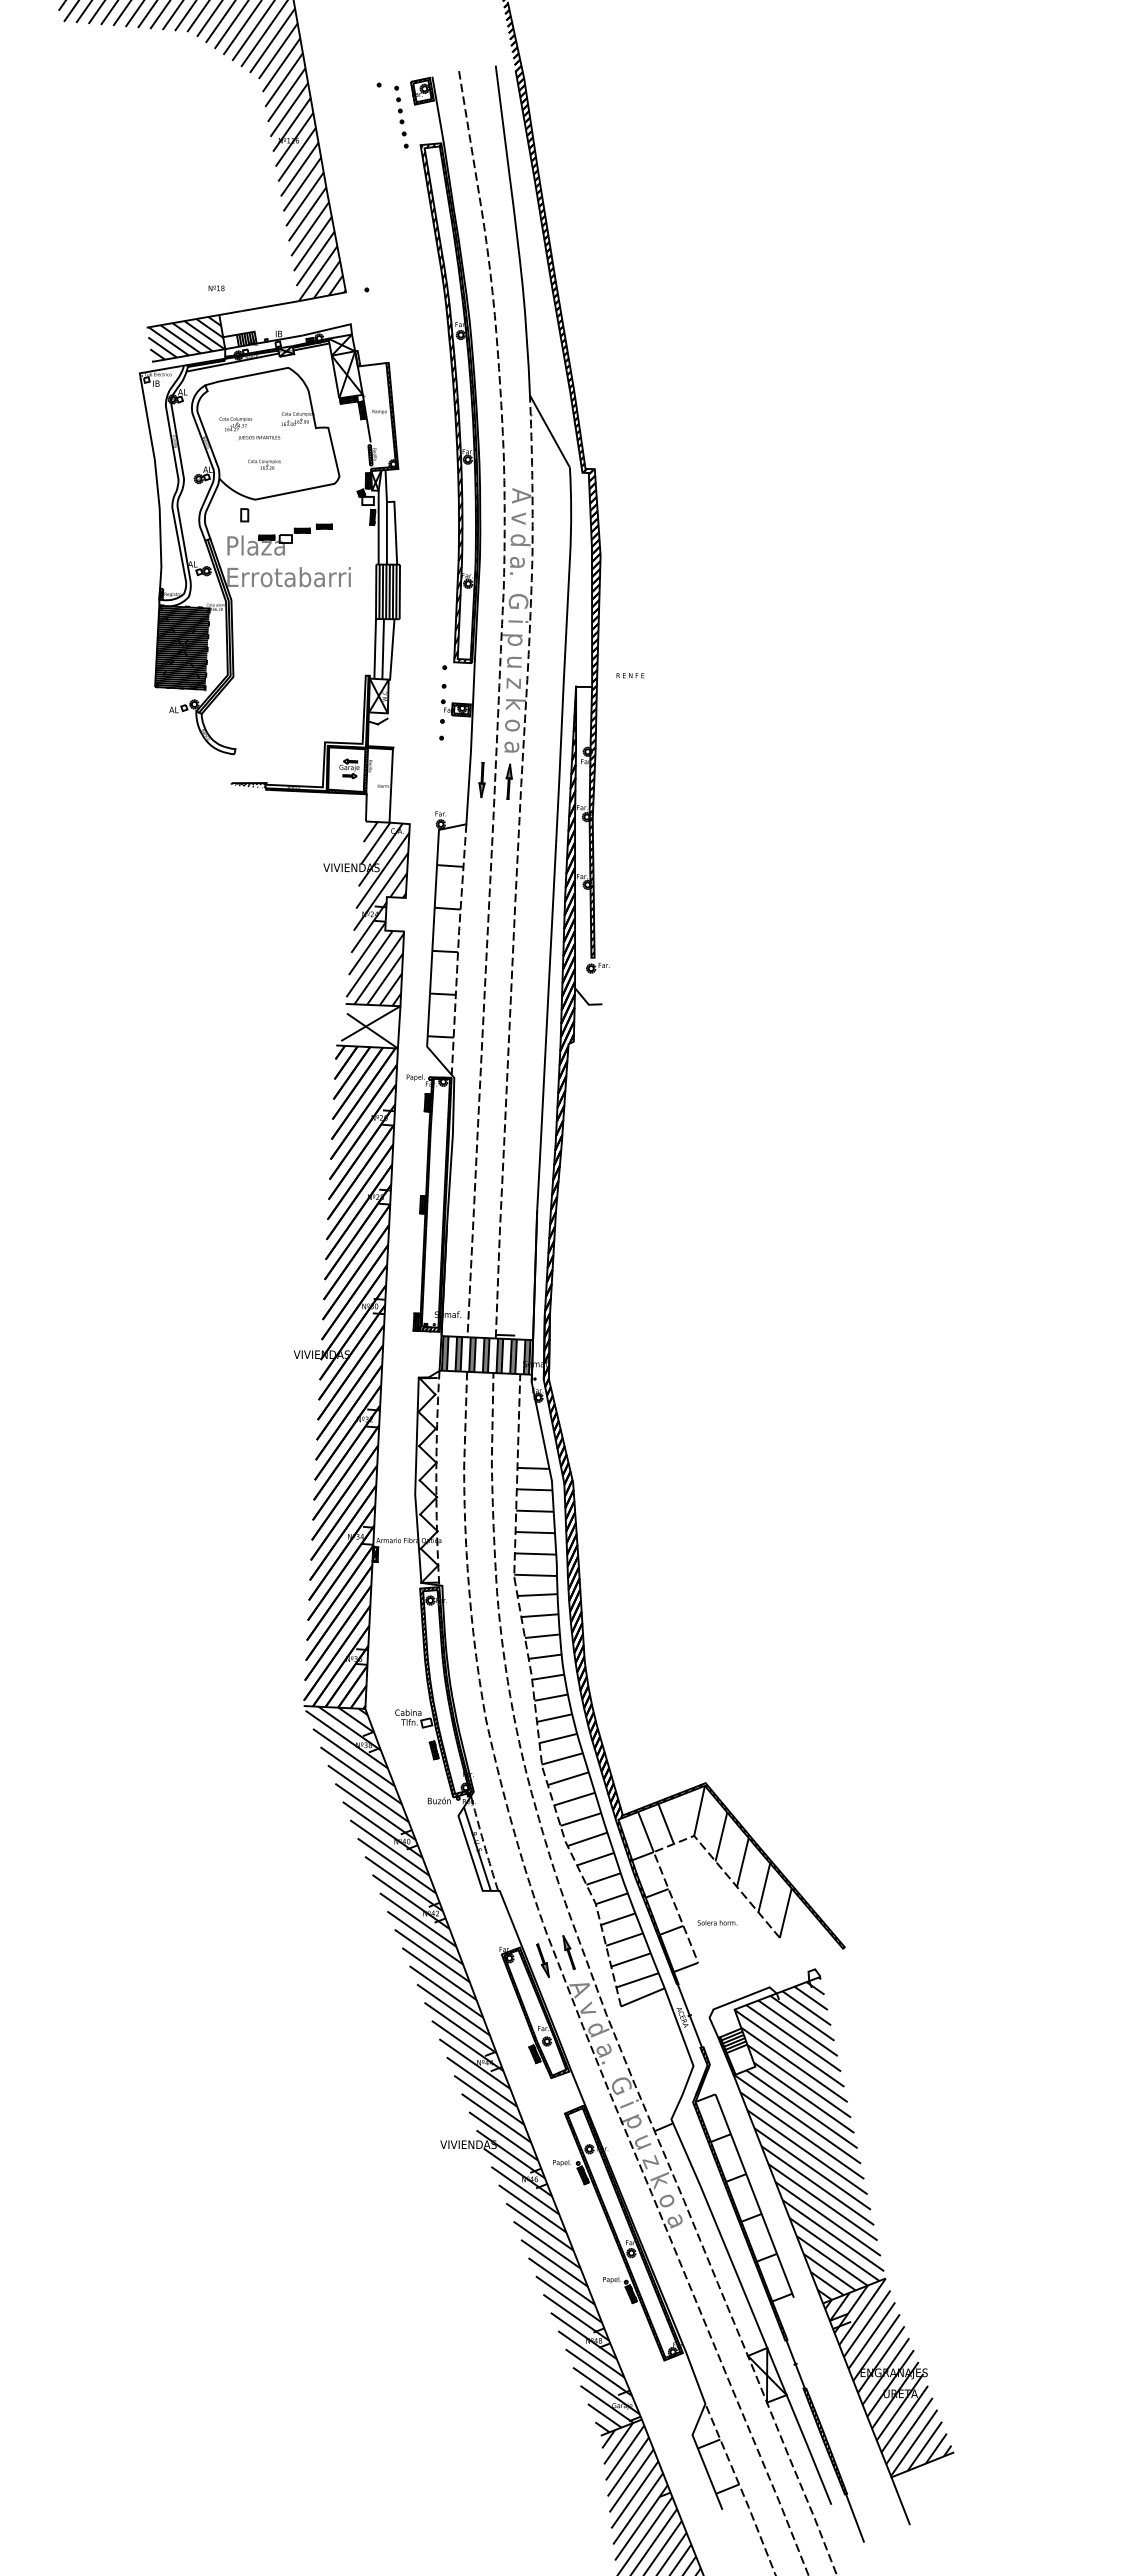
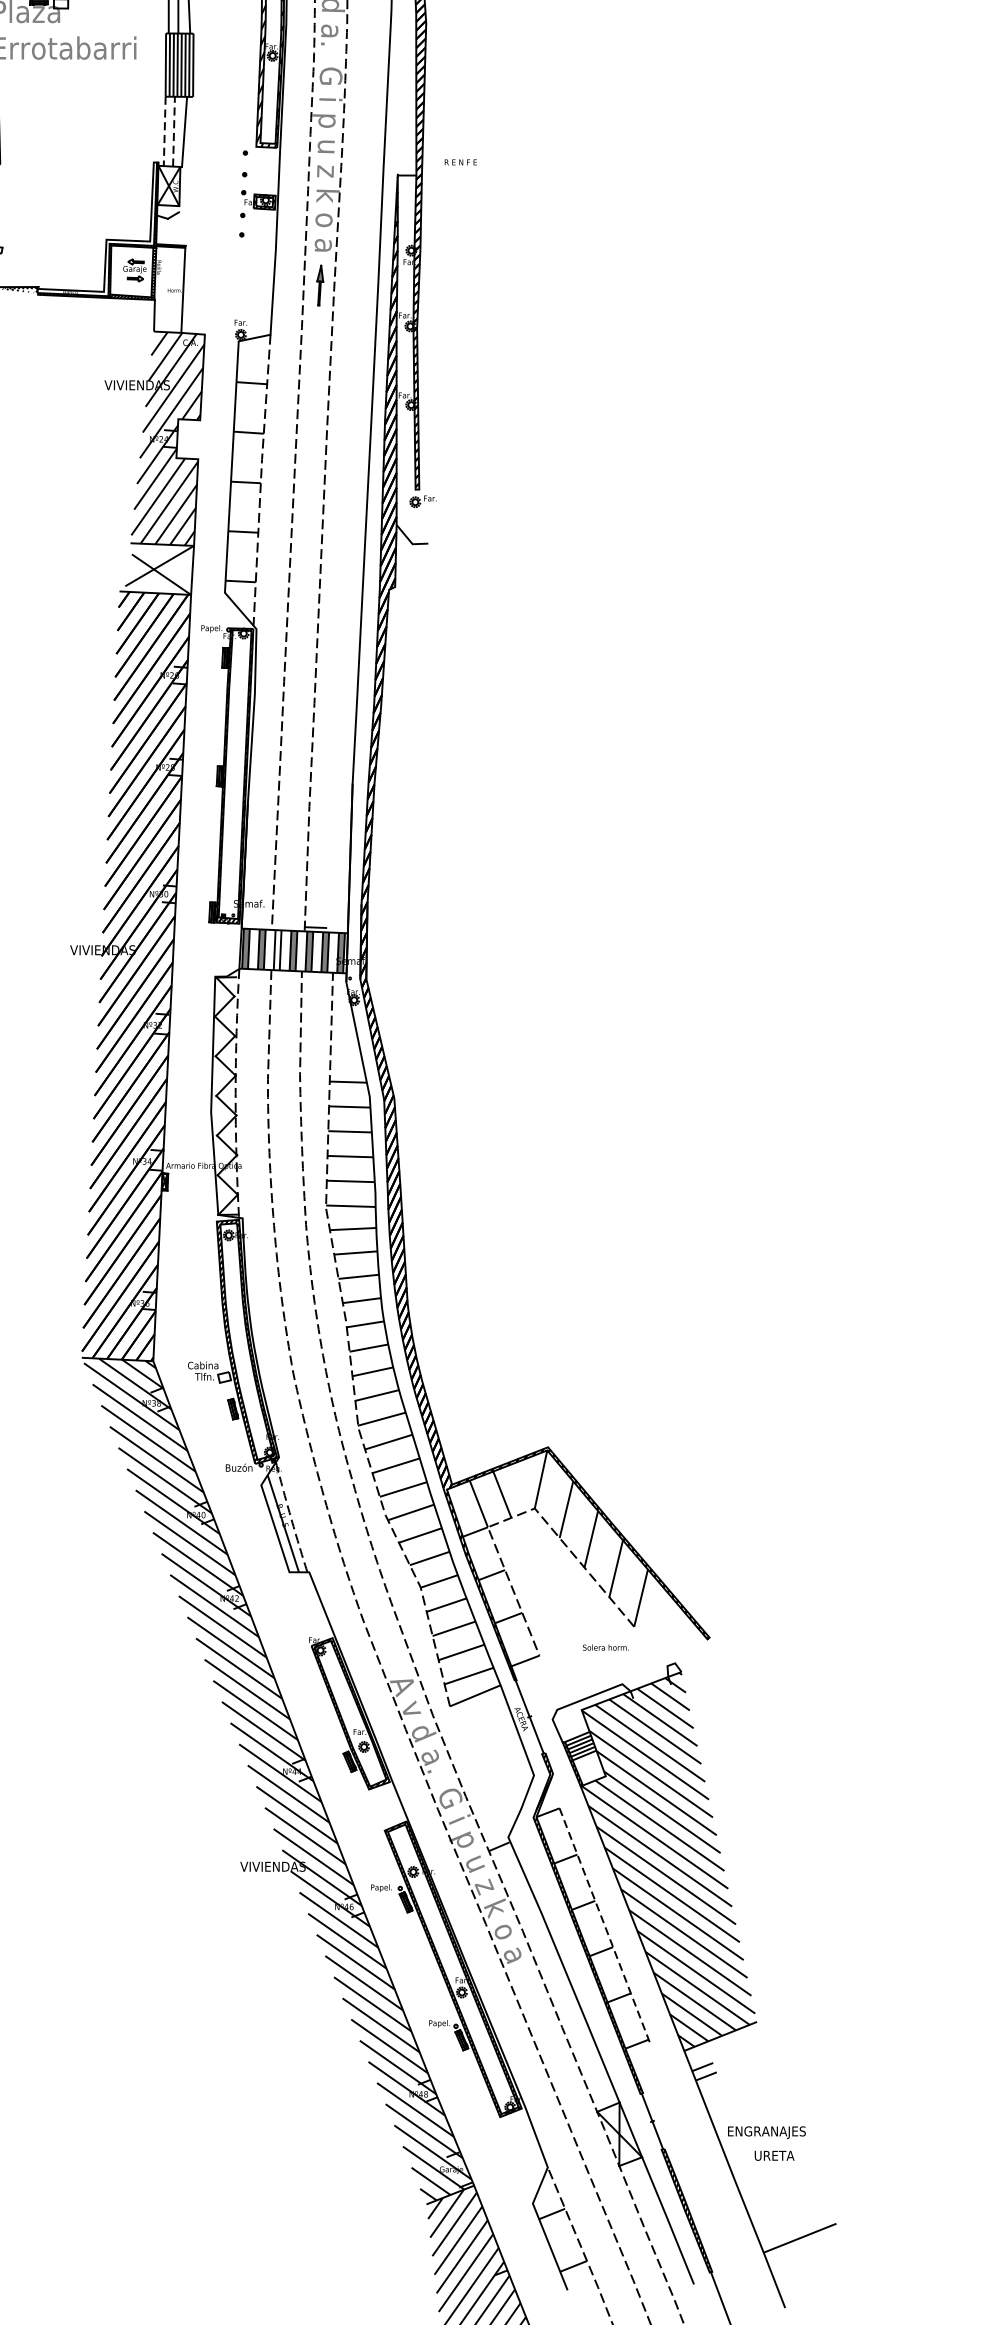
line: (375, 648) -> (165, 130), solid -> dashed
line: (383, 648) -> (174, 130), solid -> dashed
part: (481, 780) -> (288, 284), removed
fill: (472, 1354) -> (277, 949), removed
text: (716, 1922) -> (604, 1647), moved
part: (568, 1952) -> (389, 1643), removed
part: (542, 1960) -> (358, 1653), removed
line: (754, 2196) -> (604, 1926), solid -> dashed
hatch: (888, 2377) -> (760, 2136), removed

